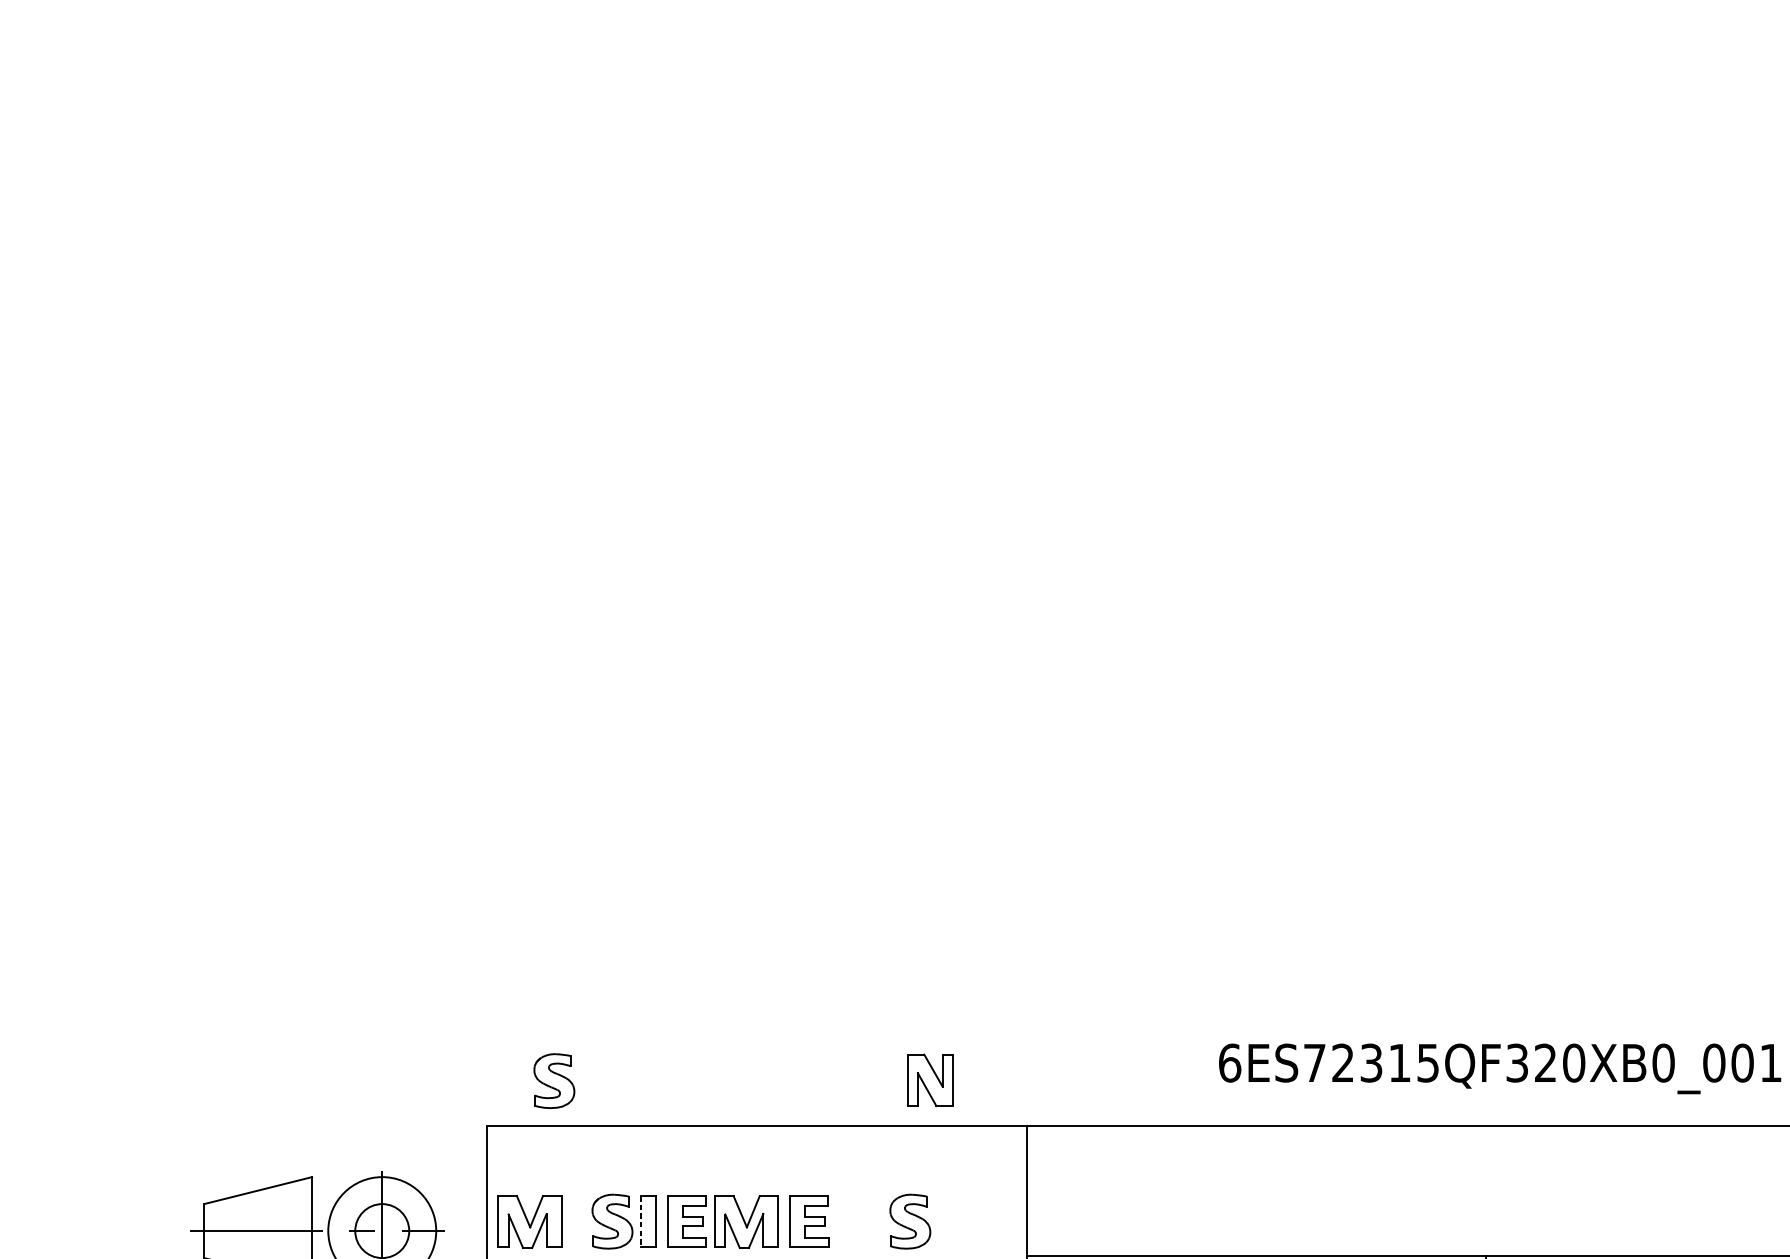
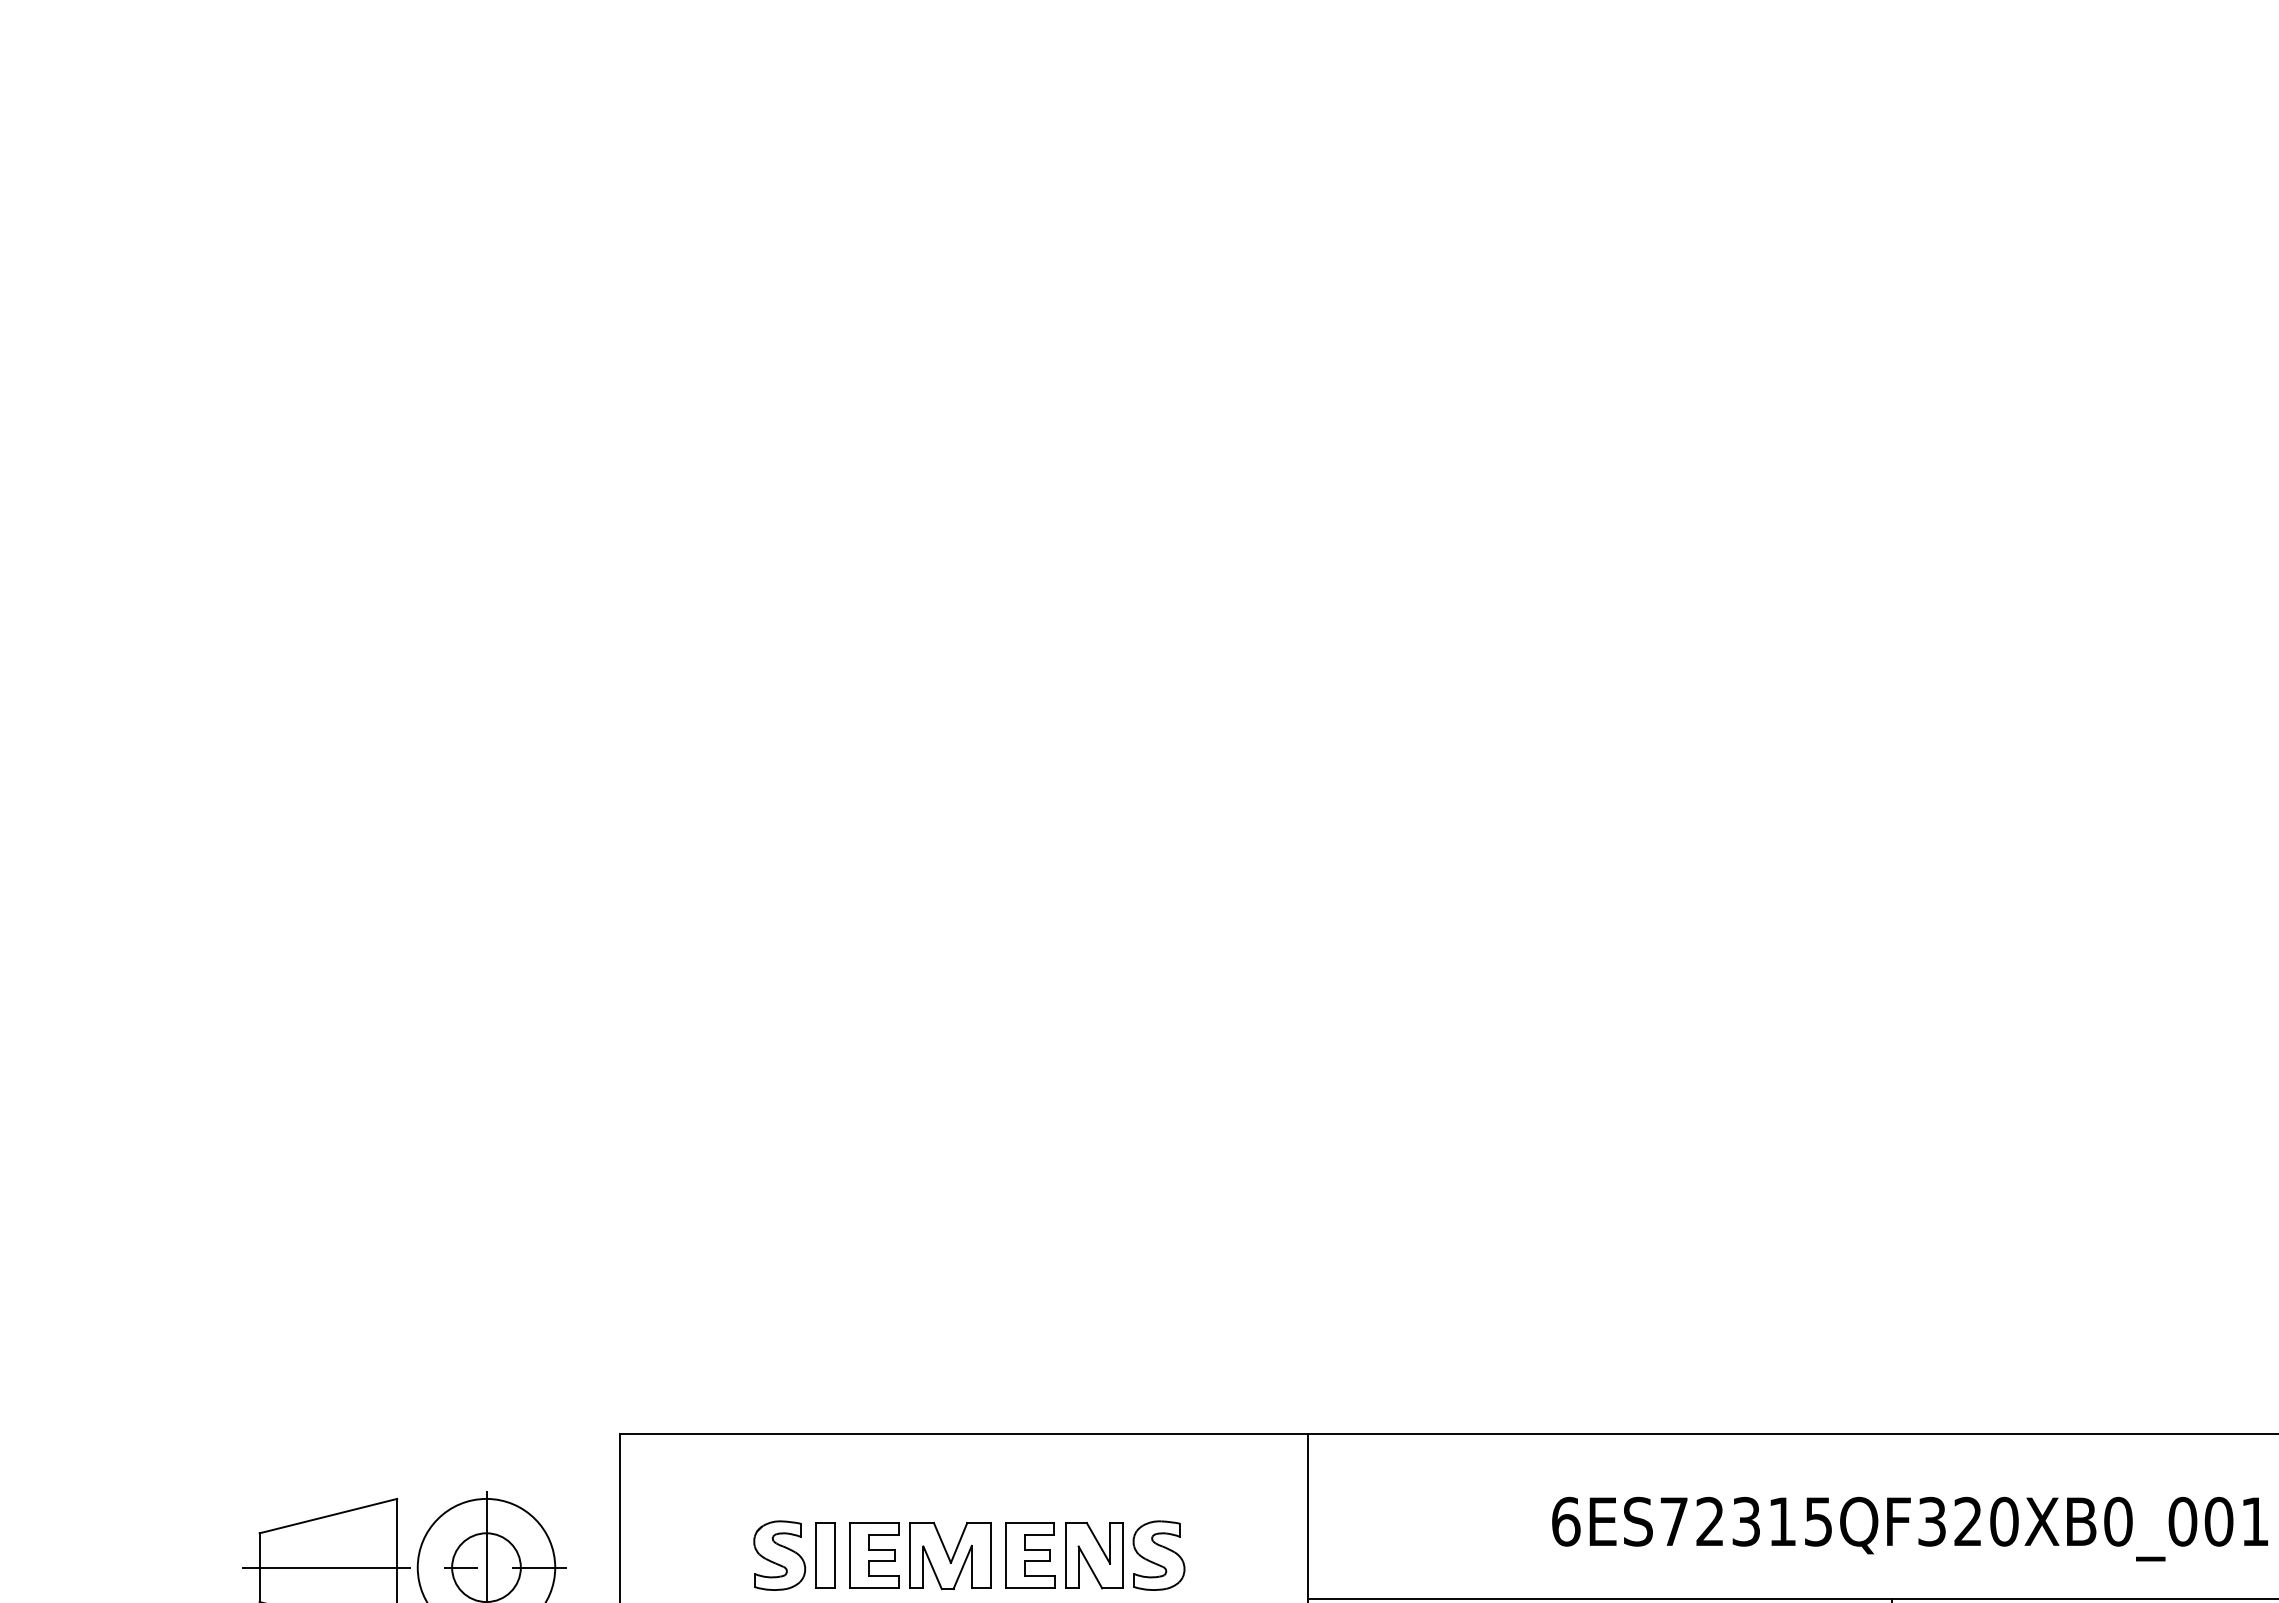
text: (1500, 1068) -> (1910, 1528), moved
part: (554, 1080) -> (705, 1376), removed
part: (930, 1080) -> (1094, 1555), moved
line: (640, 1221) -> (815, 1555), dashed -> solid
part: (529, 1222) -> (674, 1556), removed

